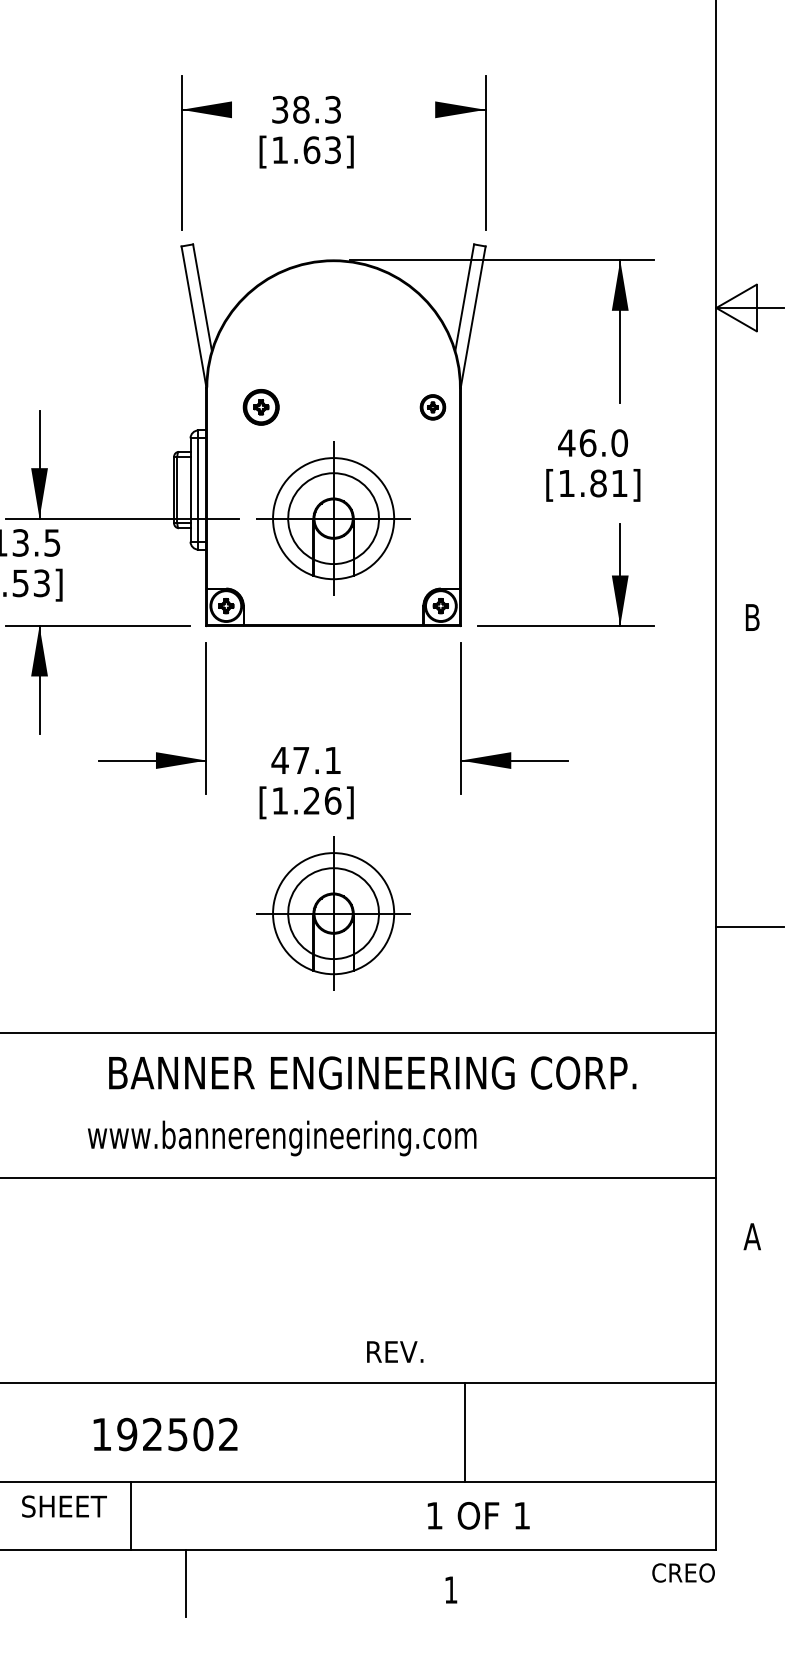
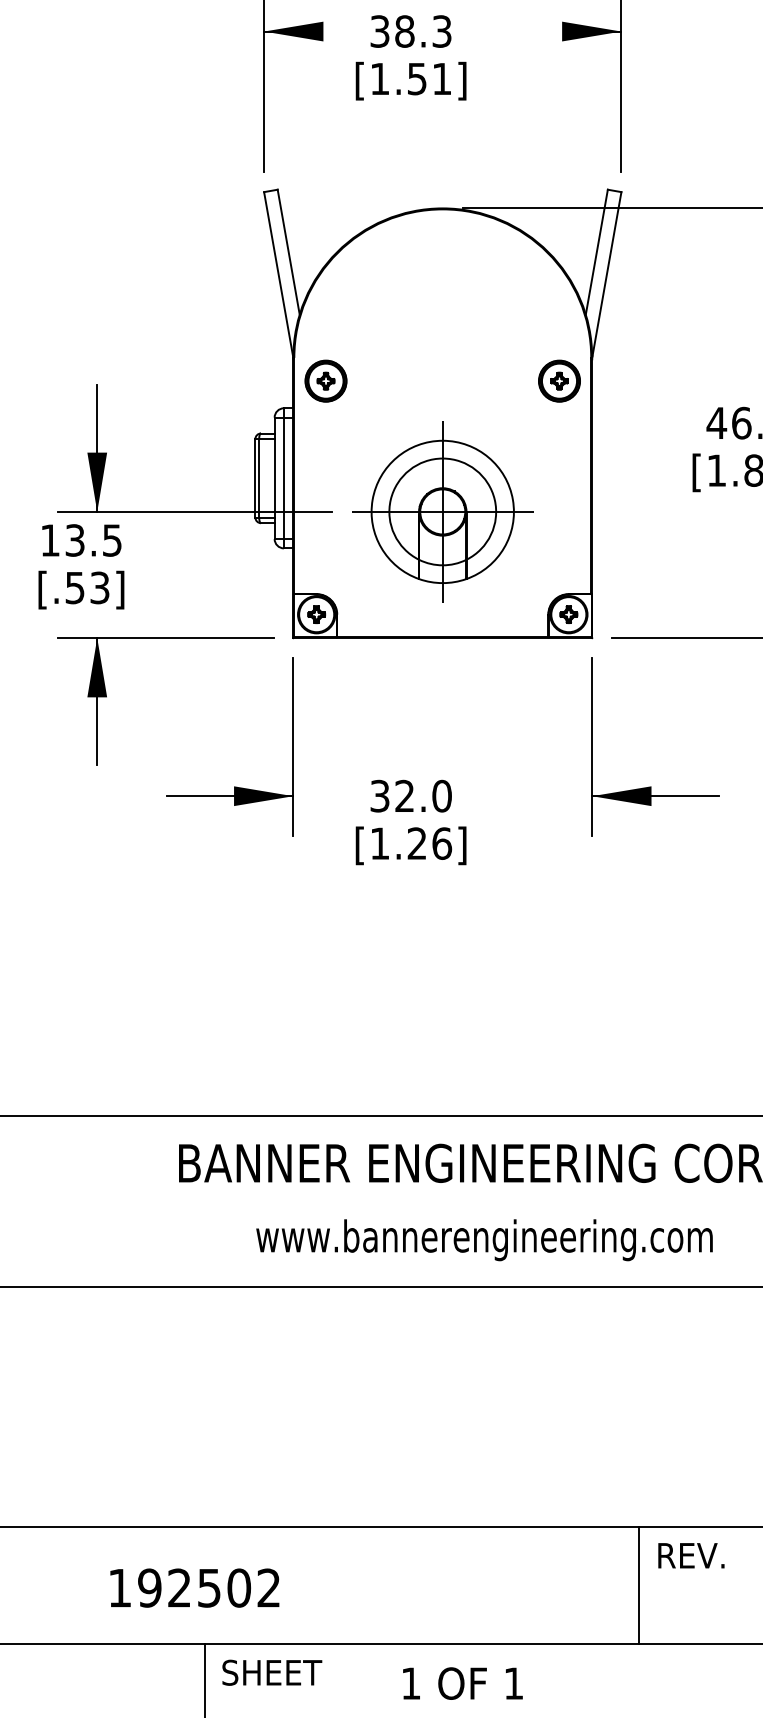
text: (321, 150) -> (428, 79), [1.63] -> [1.51]
part: (260, 407) -> (325, 381), moved
part: (432, 407) -> (558, 381), size x1.43
text: (306, 760) -> (410, 796), 47.1 -> 32.0
part: (333, 913) -> (442, 975), removed
text: (282, 1138) -> (484, 1240), moved
text: (395, 1351) -> (691, 1555), moved
line: (464, 1432) -> (638, 1585), moved
text: (165, 1434) -> (194, 1588), moved
text: (64, 1506) -> (272, 1672), moved
text: (478, 1515) -> (462, 1683), moved

